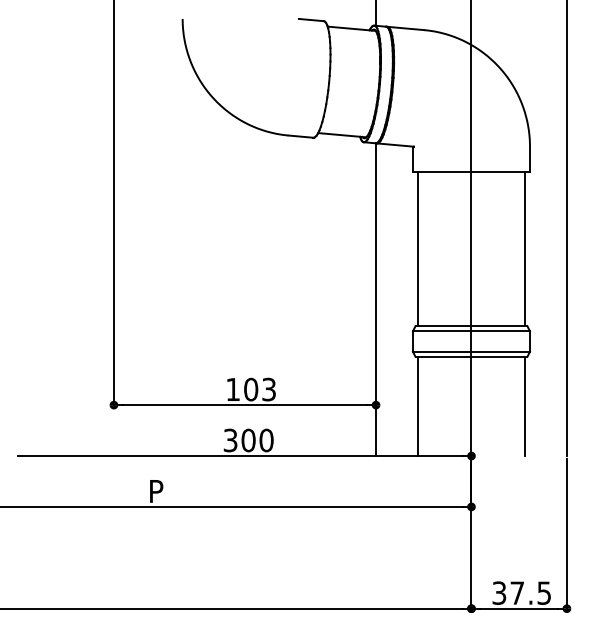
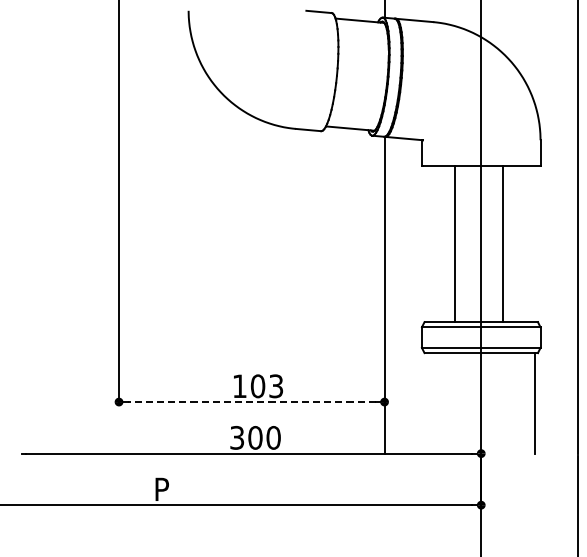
line: (418, 249) -> (455, 244), moved
line: (524, 249) -> (502, 244), moved
line: (244, 405) -> (251, 402), solid -> dashed
line: (418, 406) -> (427, 403), removed

